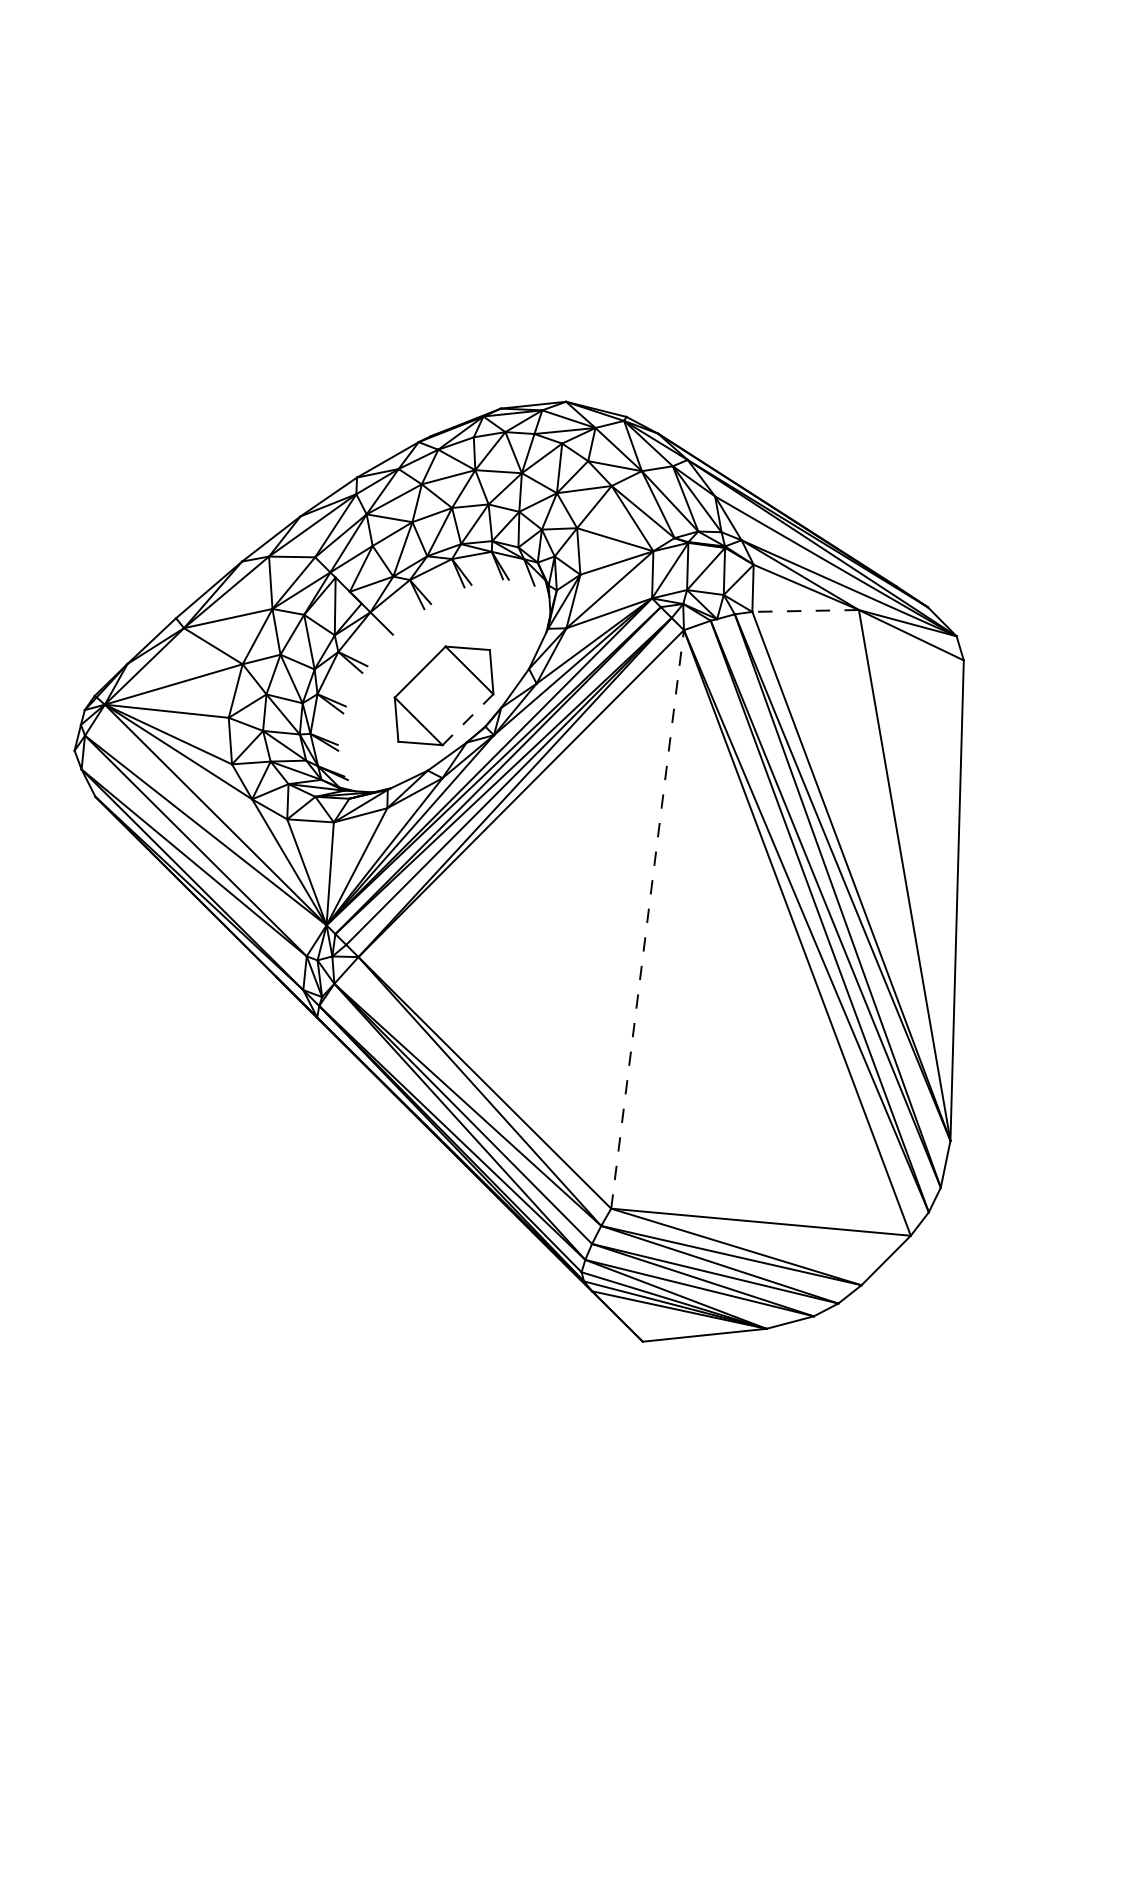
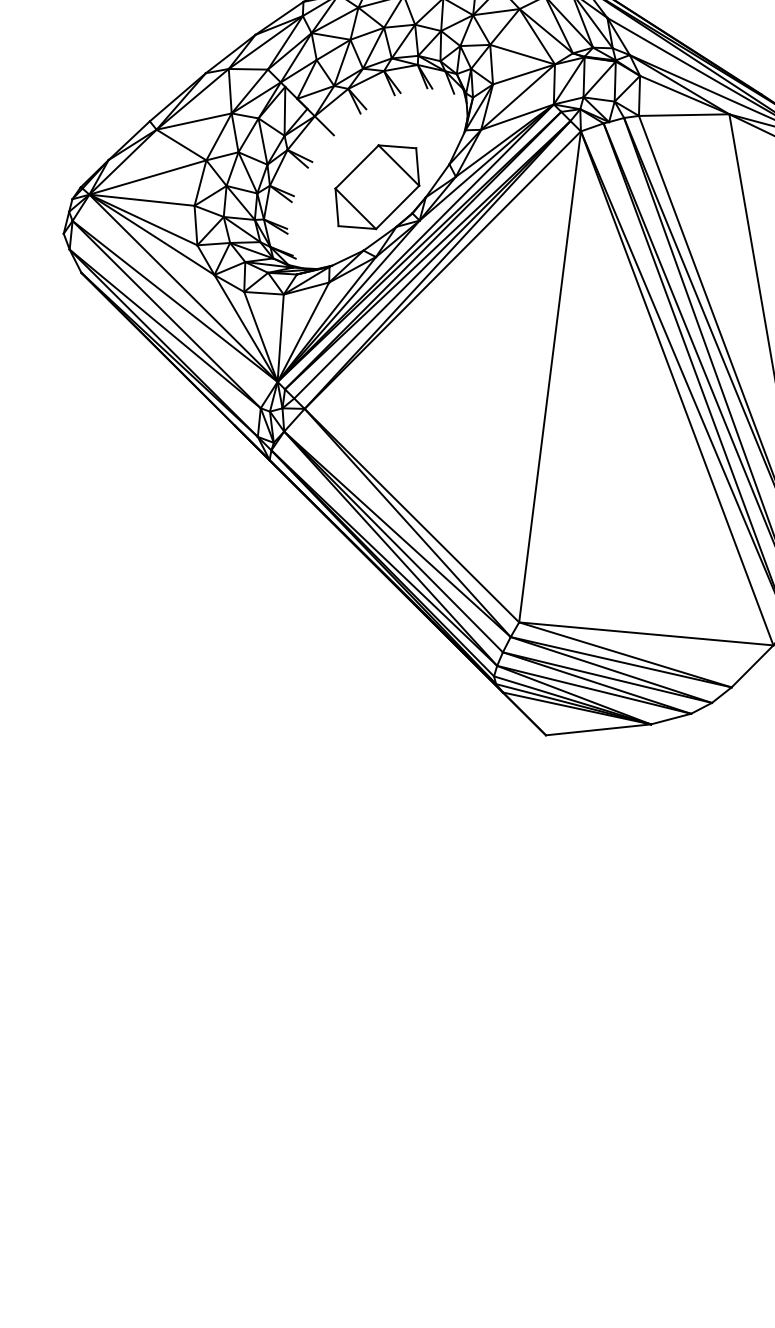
line: (805, 610) -> (684, 114), dashed -> solid
line: (468, 719) -> (398, 207), dashed -> solid
line: (647, 919) -> (549, 376), dashed -> solid

